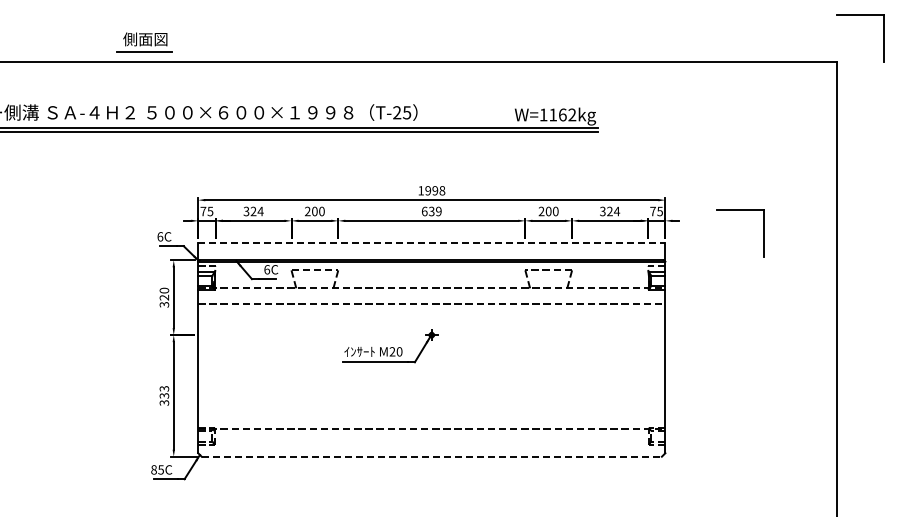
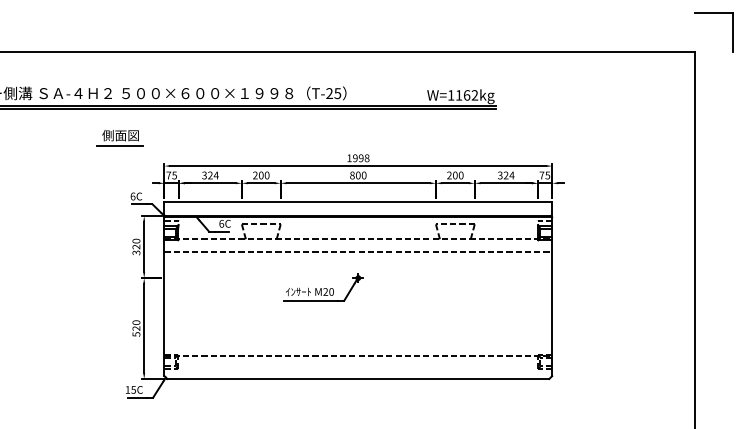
part: (144, 42) -> (119, 138), moved
part: (740, 210) -> (614, 174), removed
text: (431, 211) -> (358, 175), 639 -> 800
line: (431, 243) -> (358, 202), dashed -> solid
text: (164, 395) -> (136, 328), 333 -> 520
line: (432, 456) -> (358, 378), dashed -> solid
text: (153, 469) -> (127, 389), 85C -> 15C

